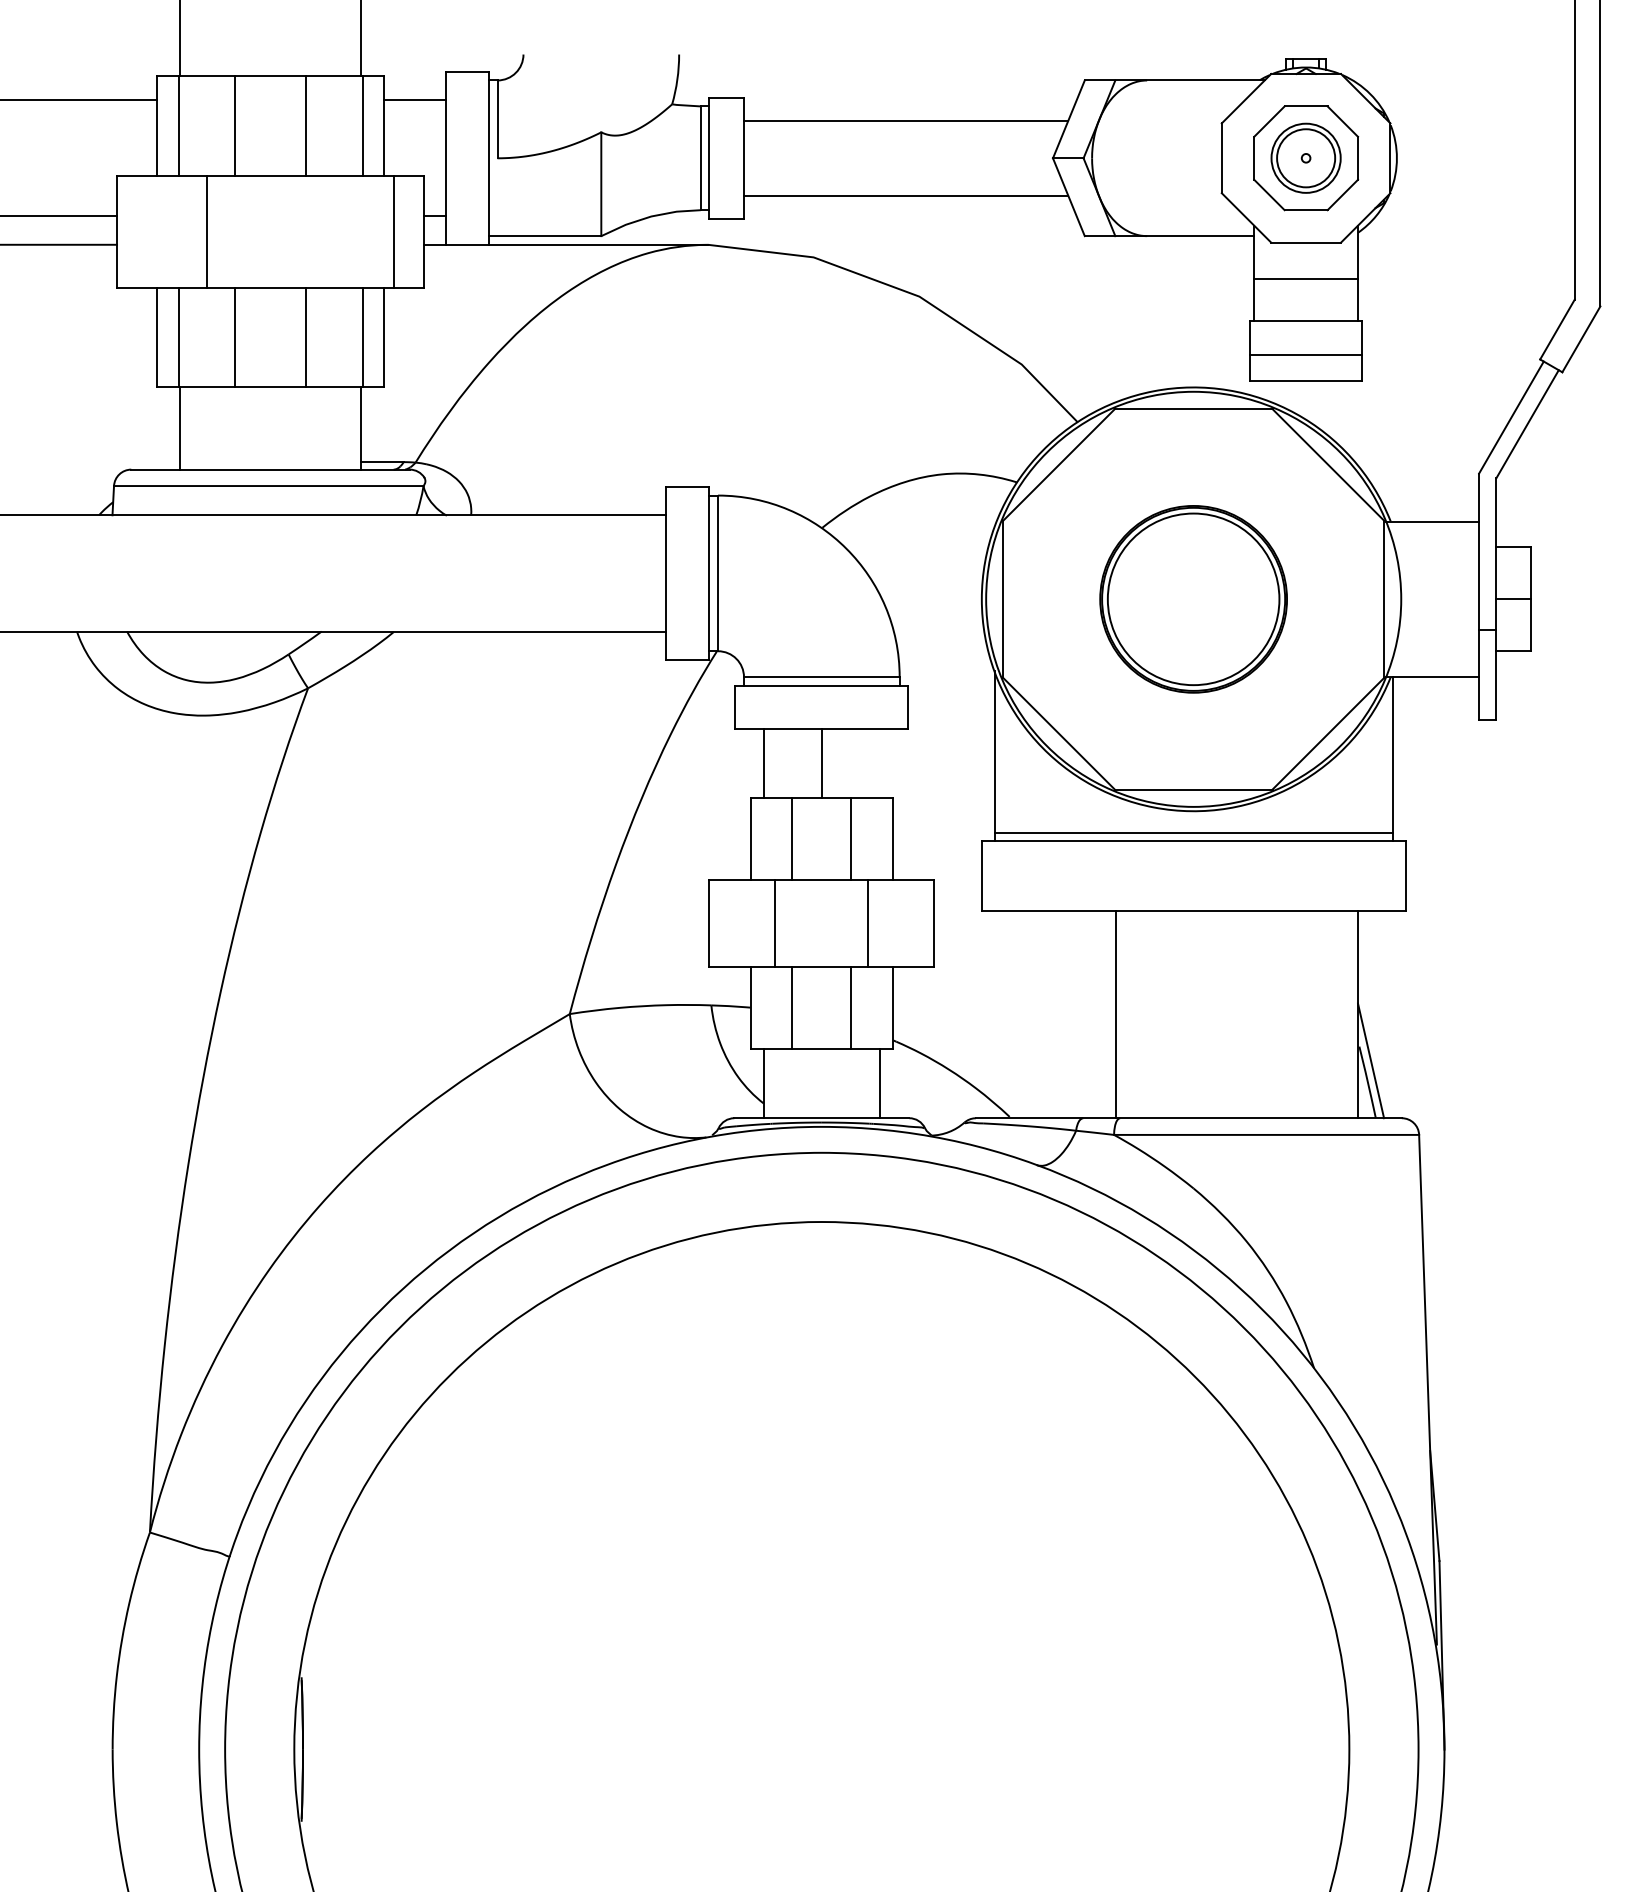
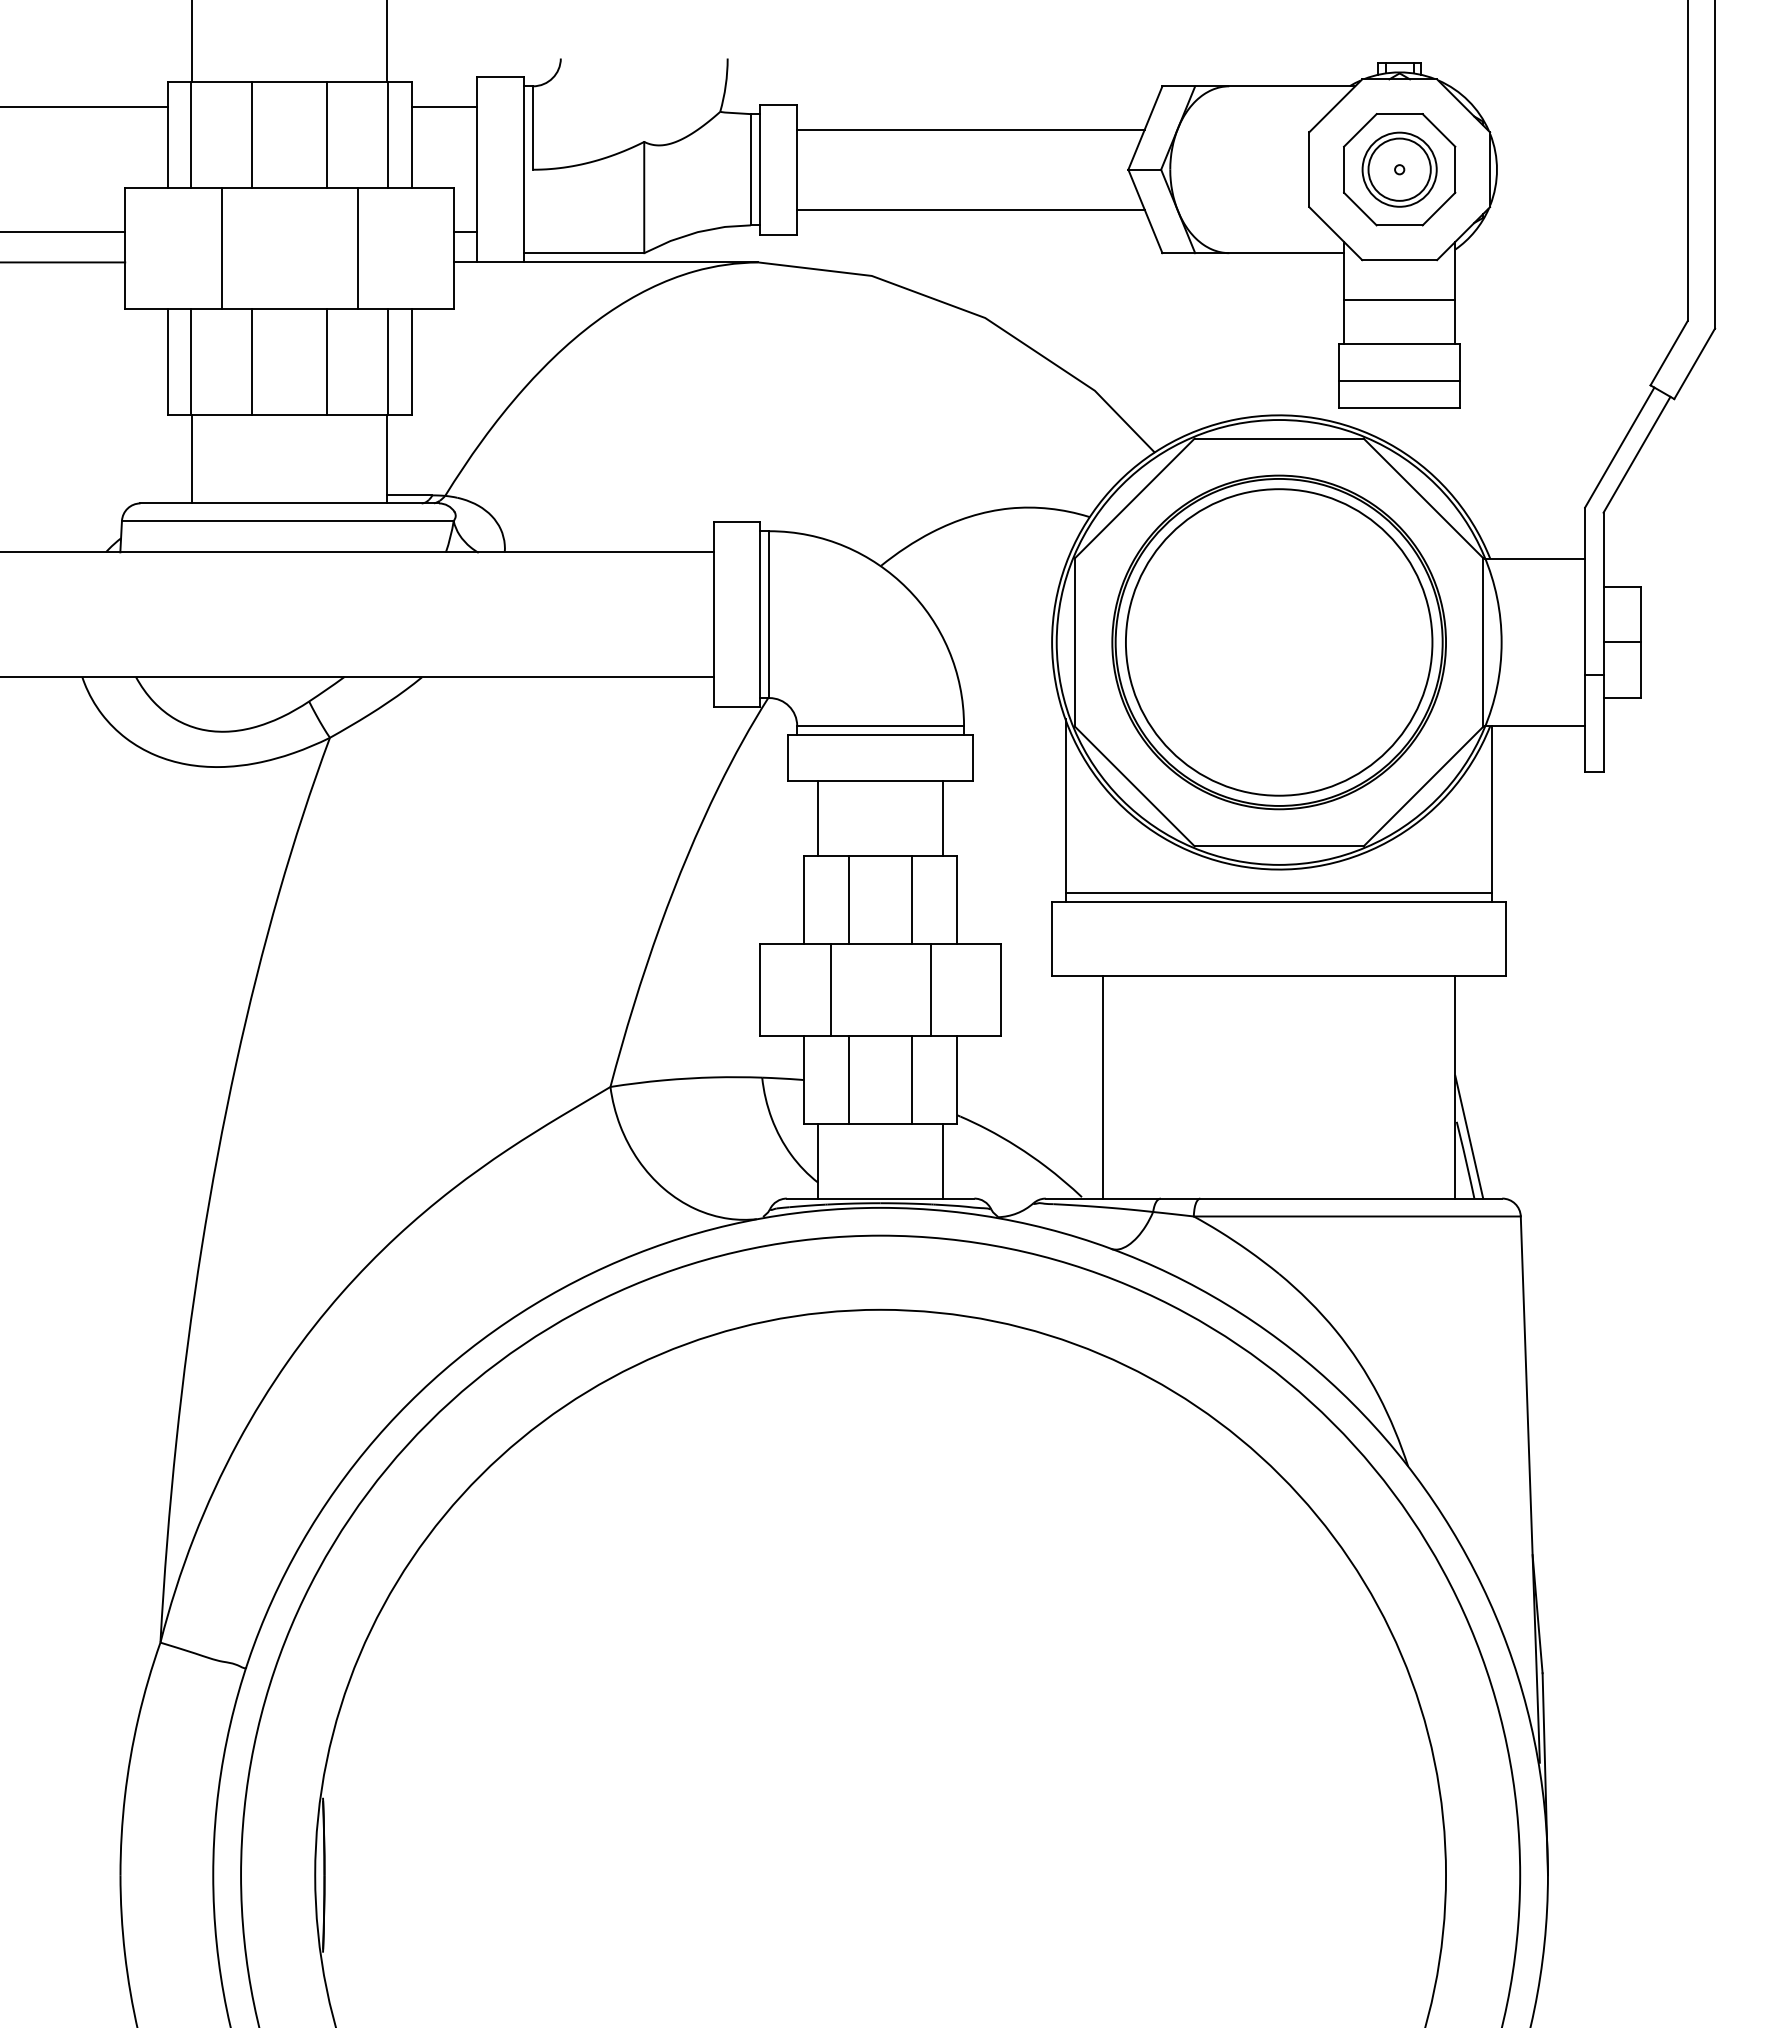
line: (393, 231) -> (357, 248), moved
part: (1193, 599) -> (1278, 642), size x1.67
line: (821, 763) -> (942, 818), moved
line: (1116, 1014) -> (1103, 1087), moved

